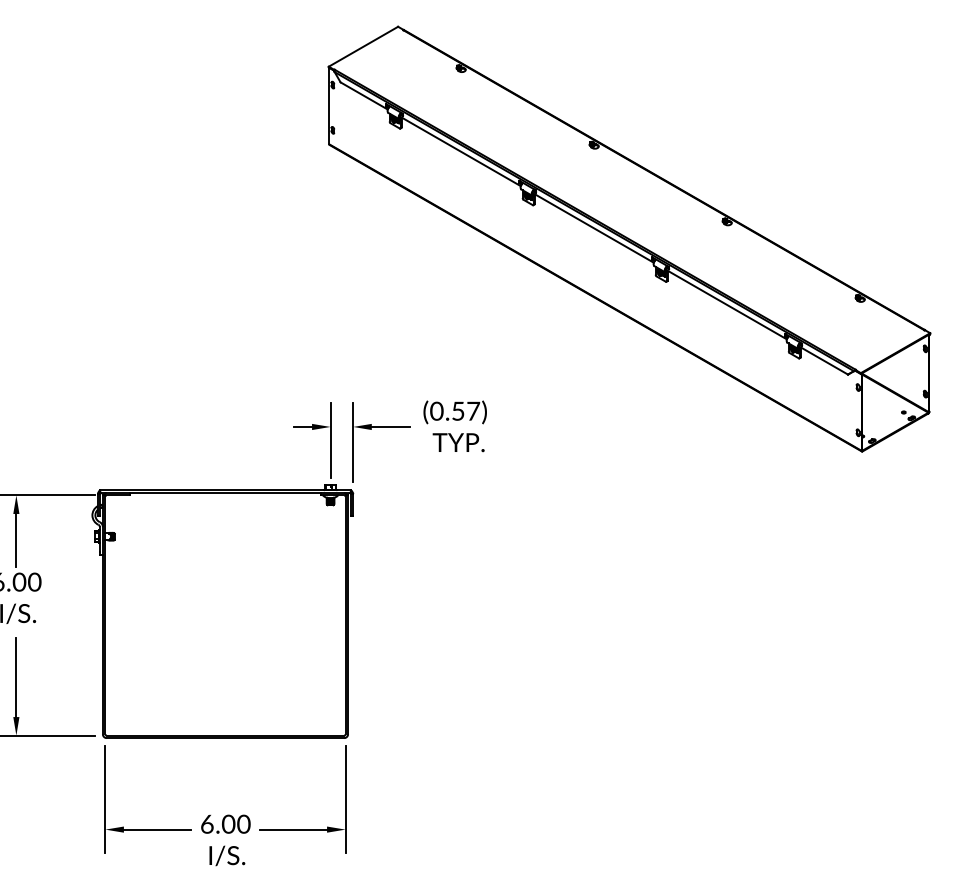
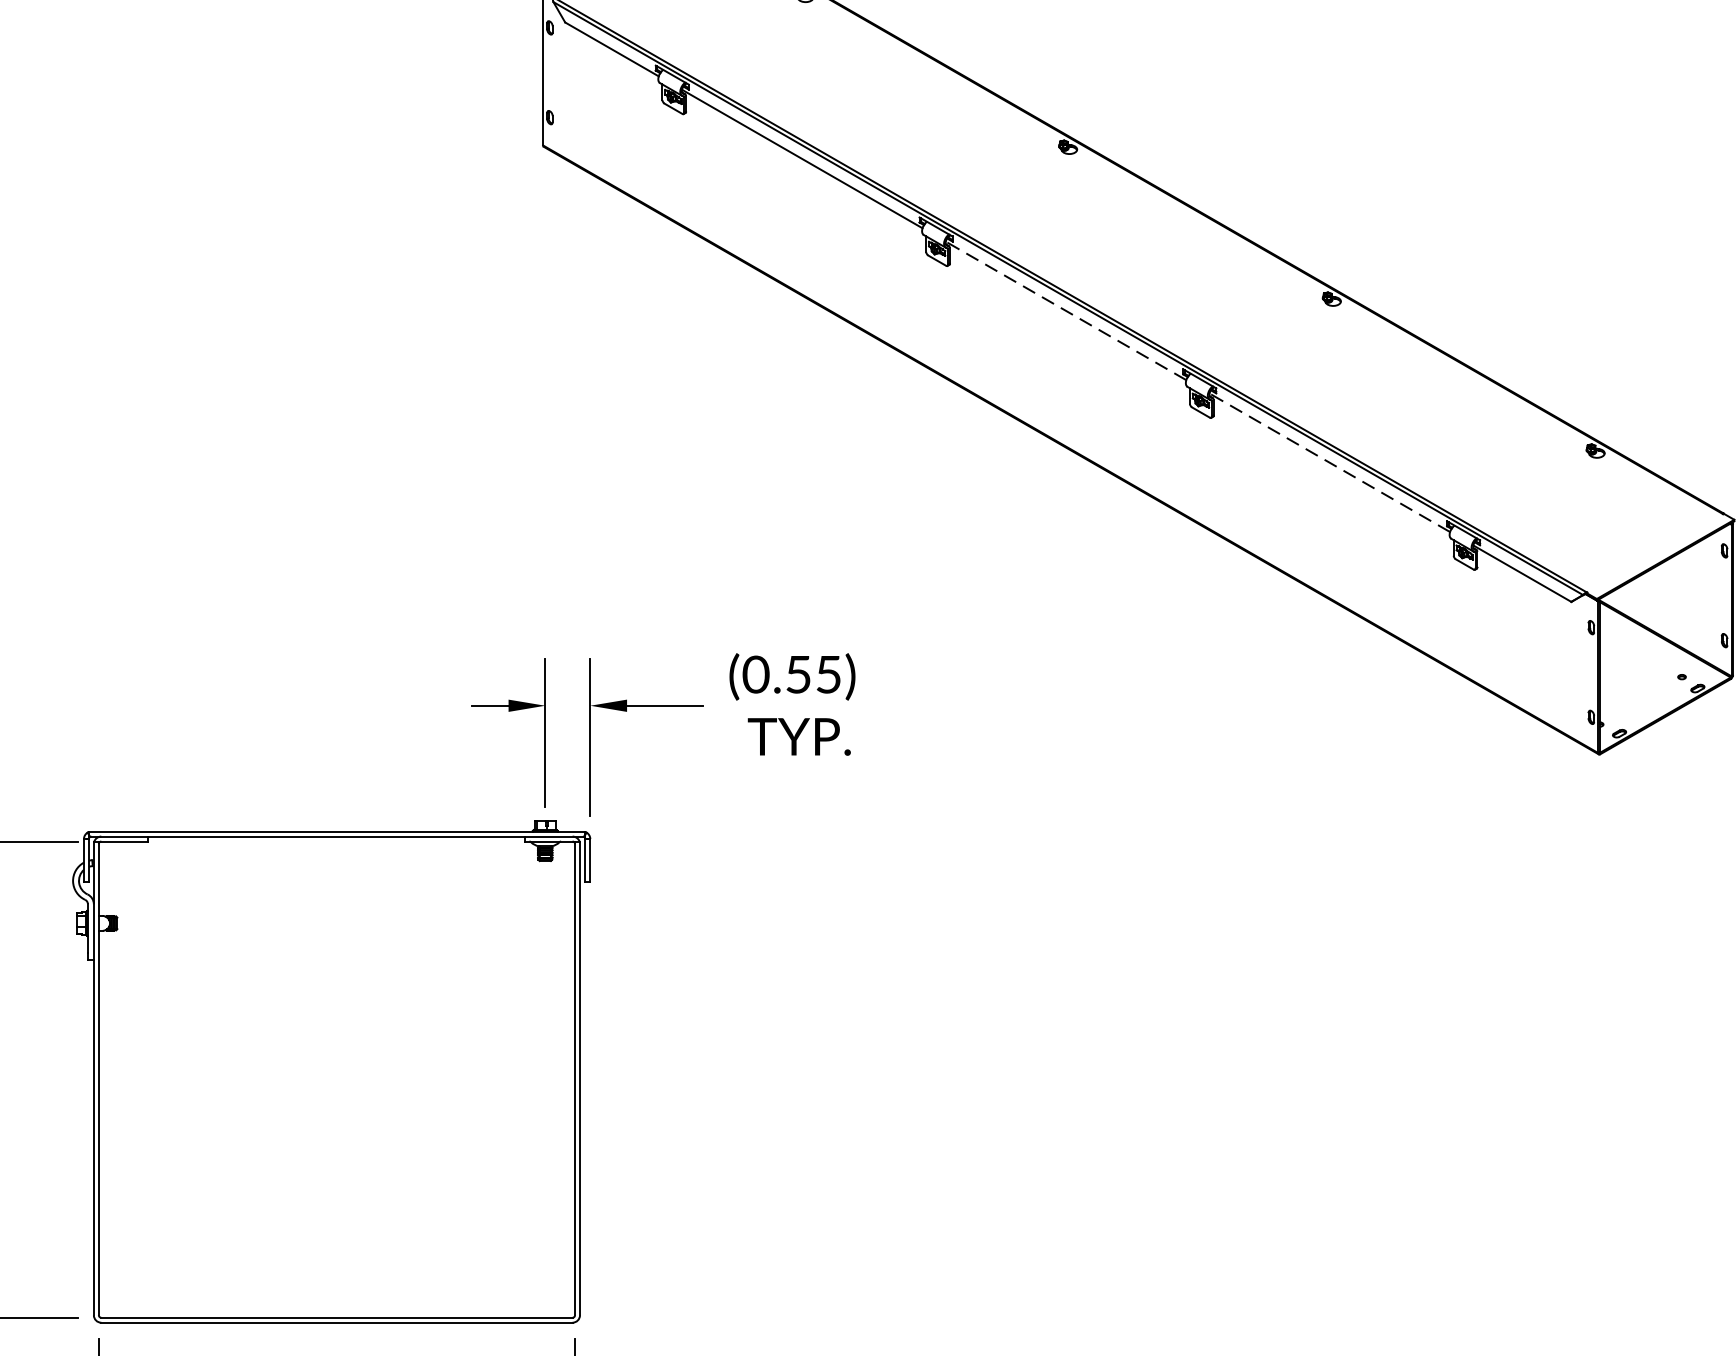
line: (593, 227) -> (1066, 310), solid -> dashed
line: (726, 304) -> (1330, 462), solid -> dashed
text: (473, 410) -> (828, 673), (0.57) -> (0.55)

